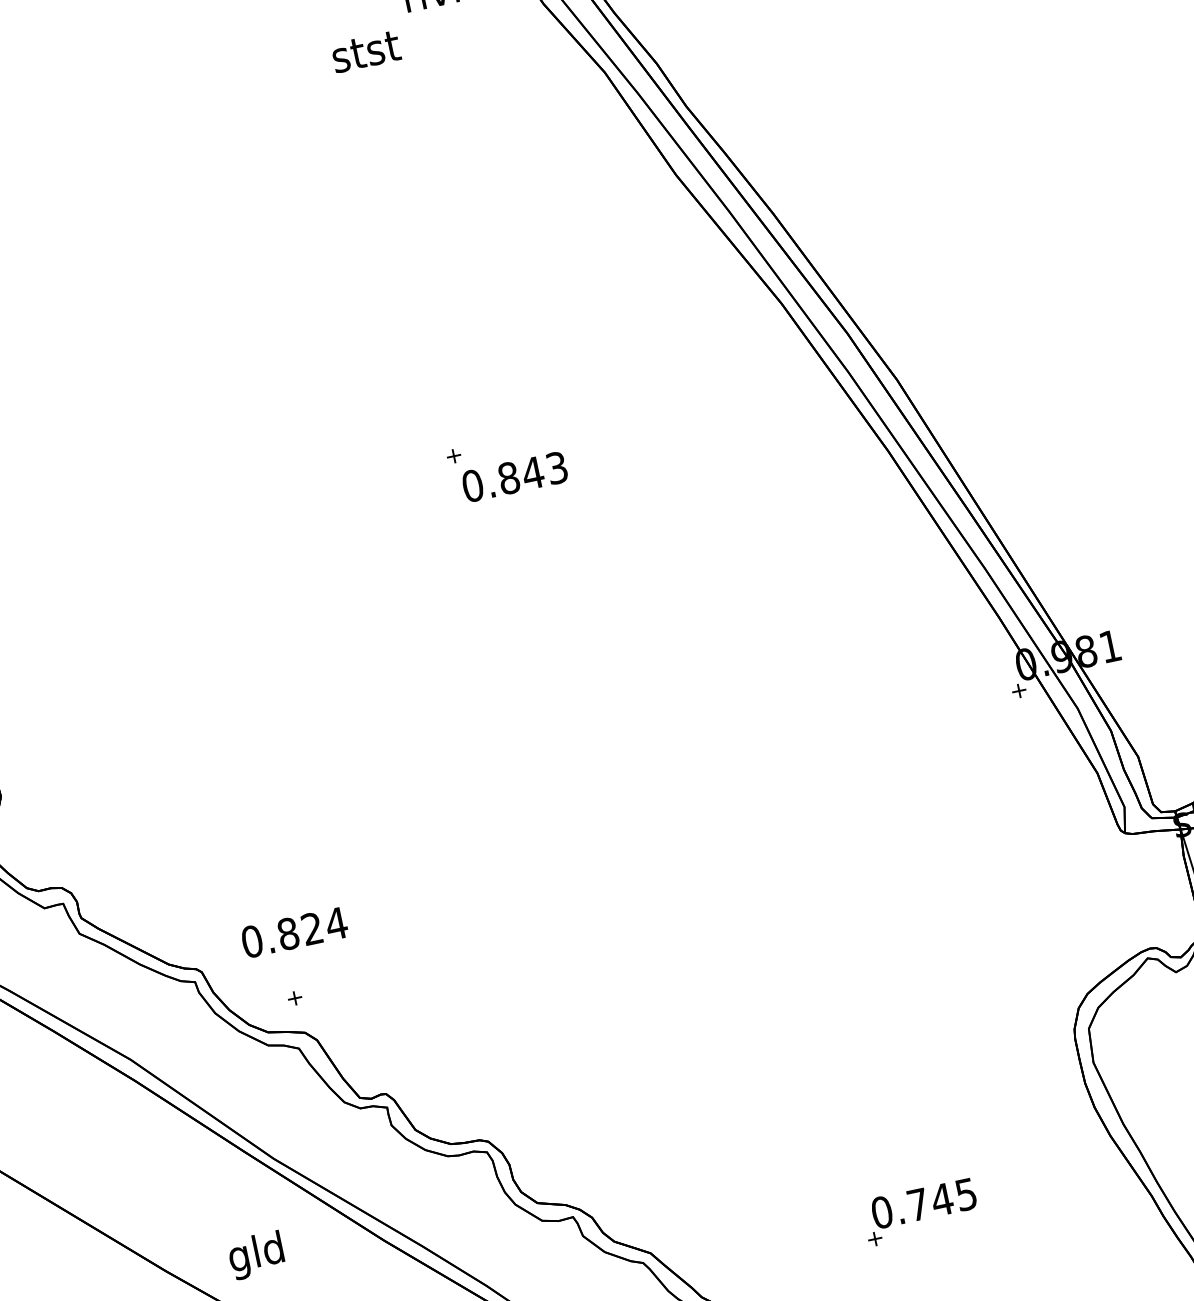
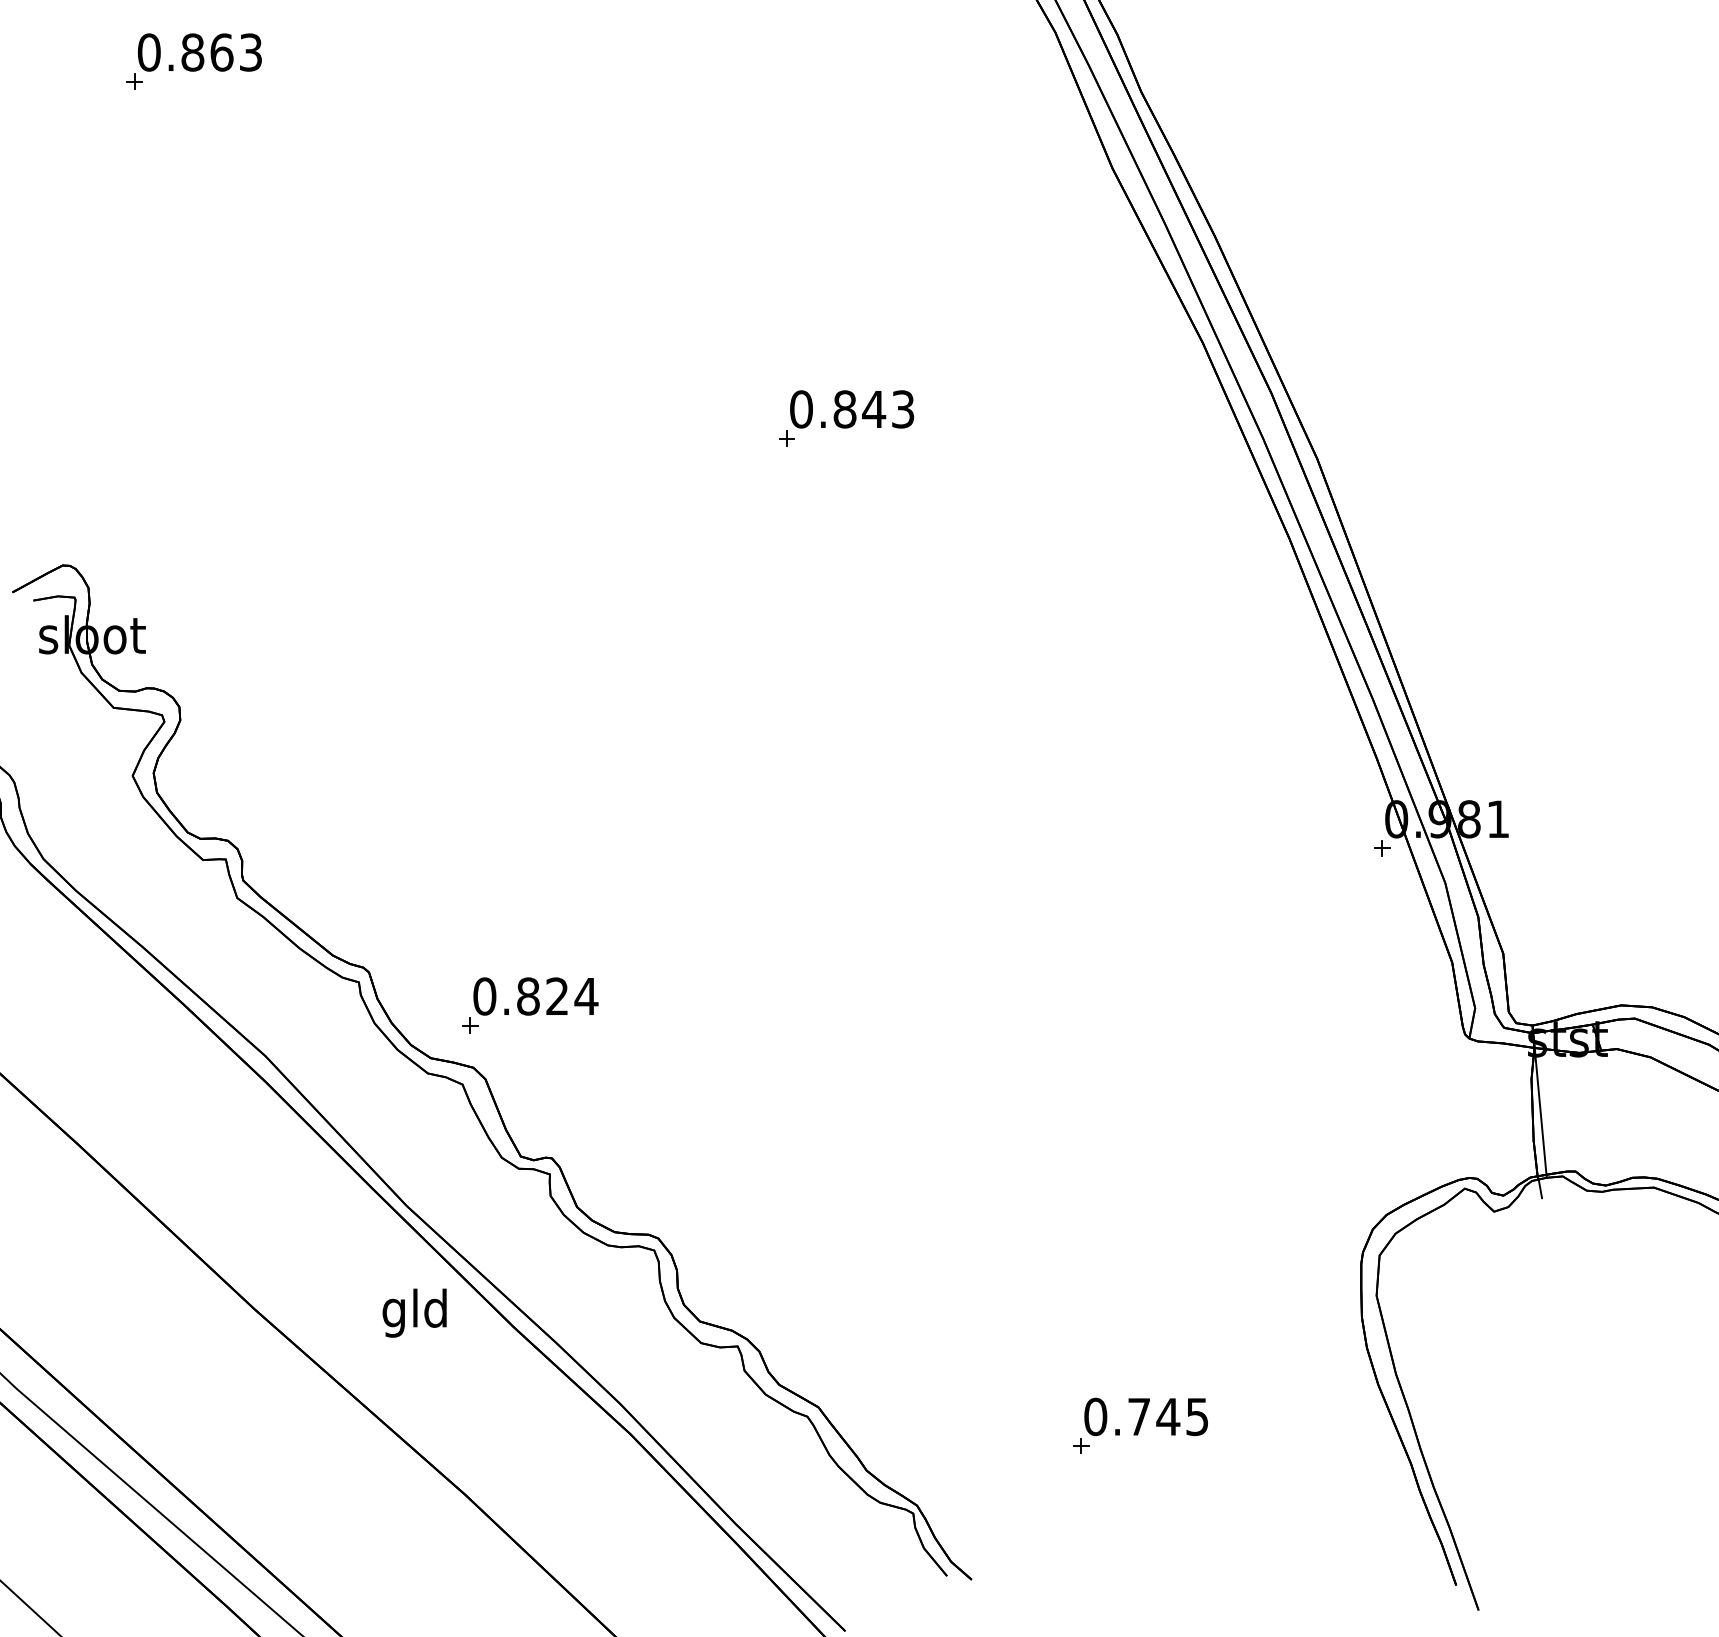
text: (515, 476) -> (852, 409), moved
text: (294, 932) -> (535, 996), moved
text: (256, 1255) -> (414, 1312), moved

